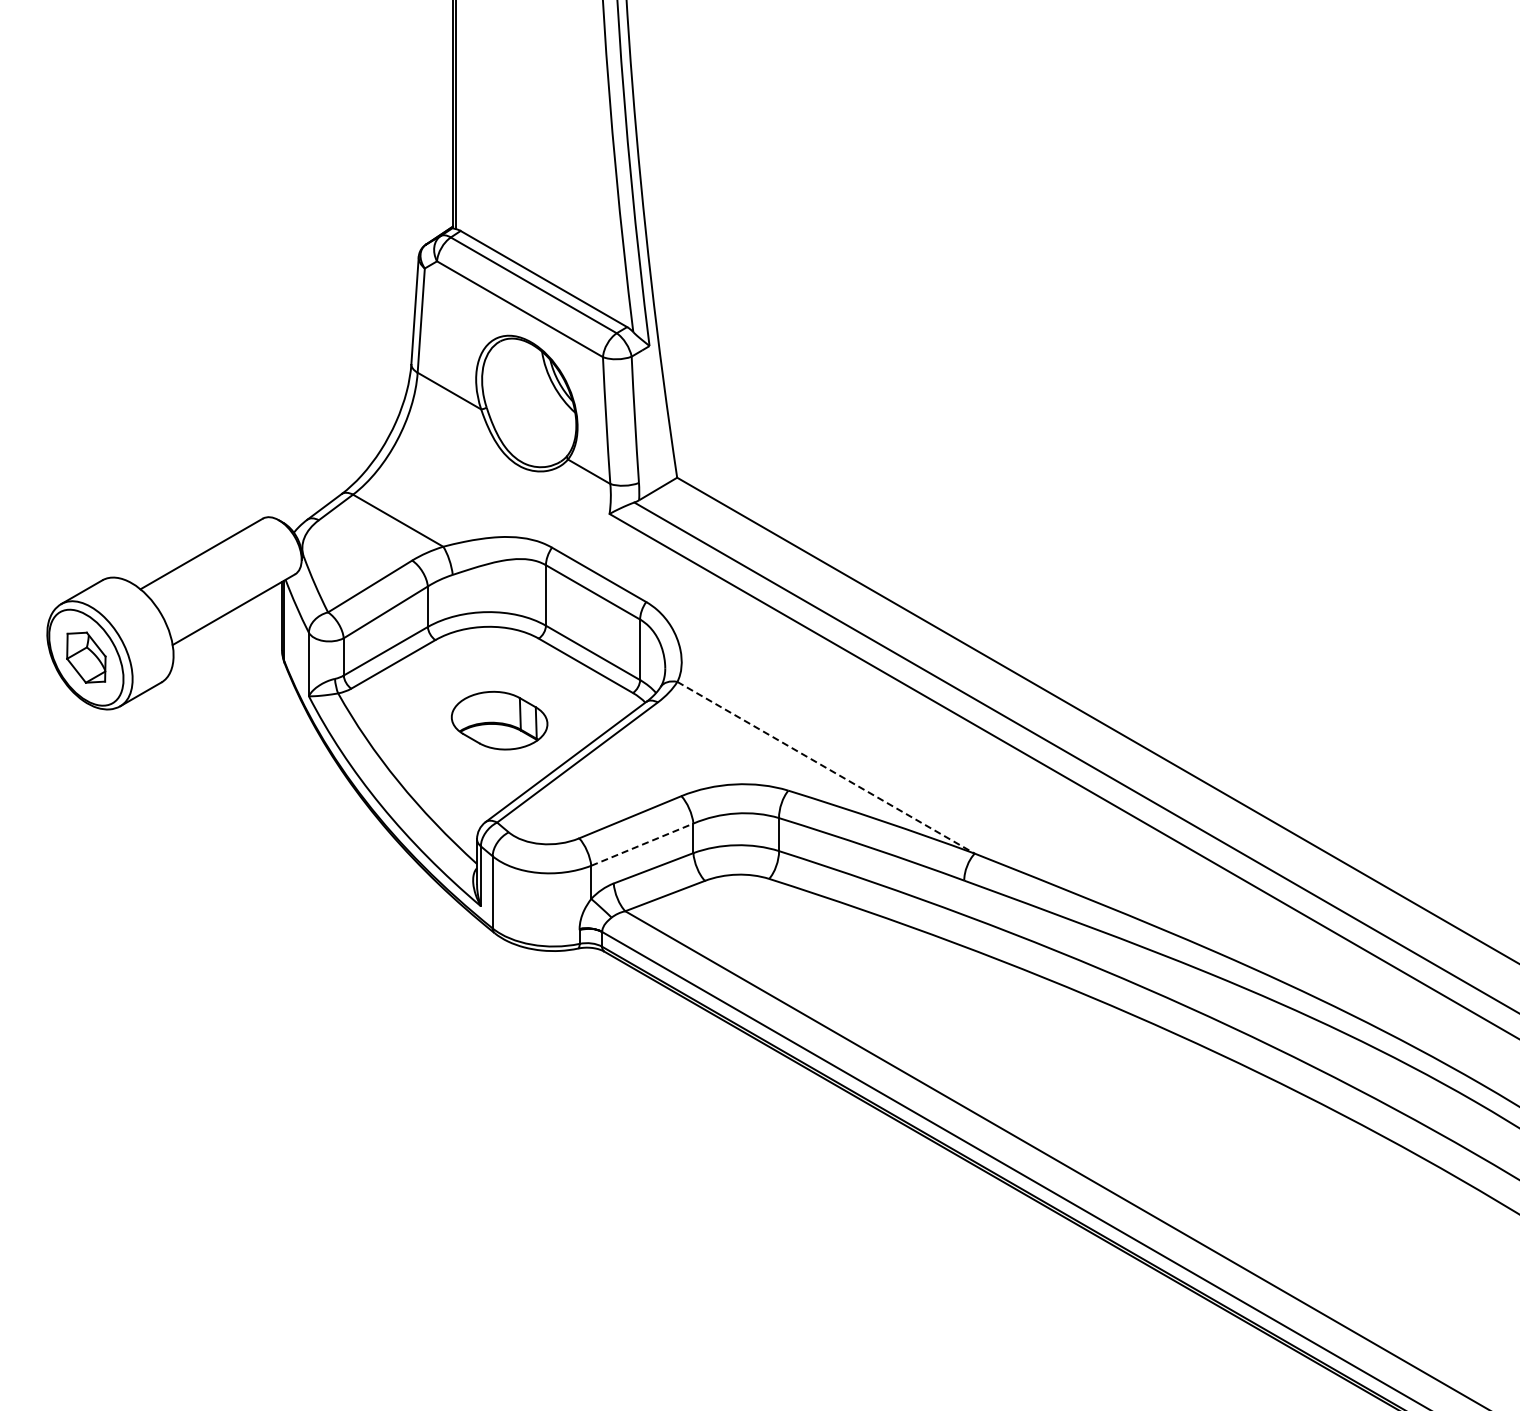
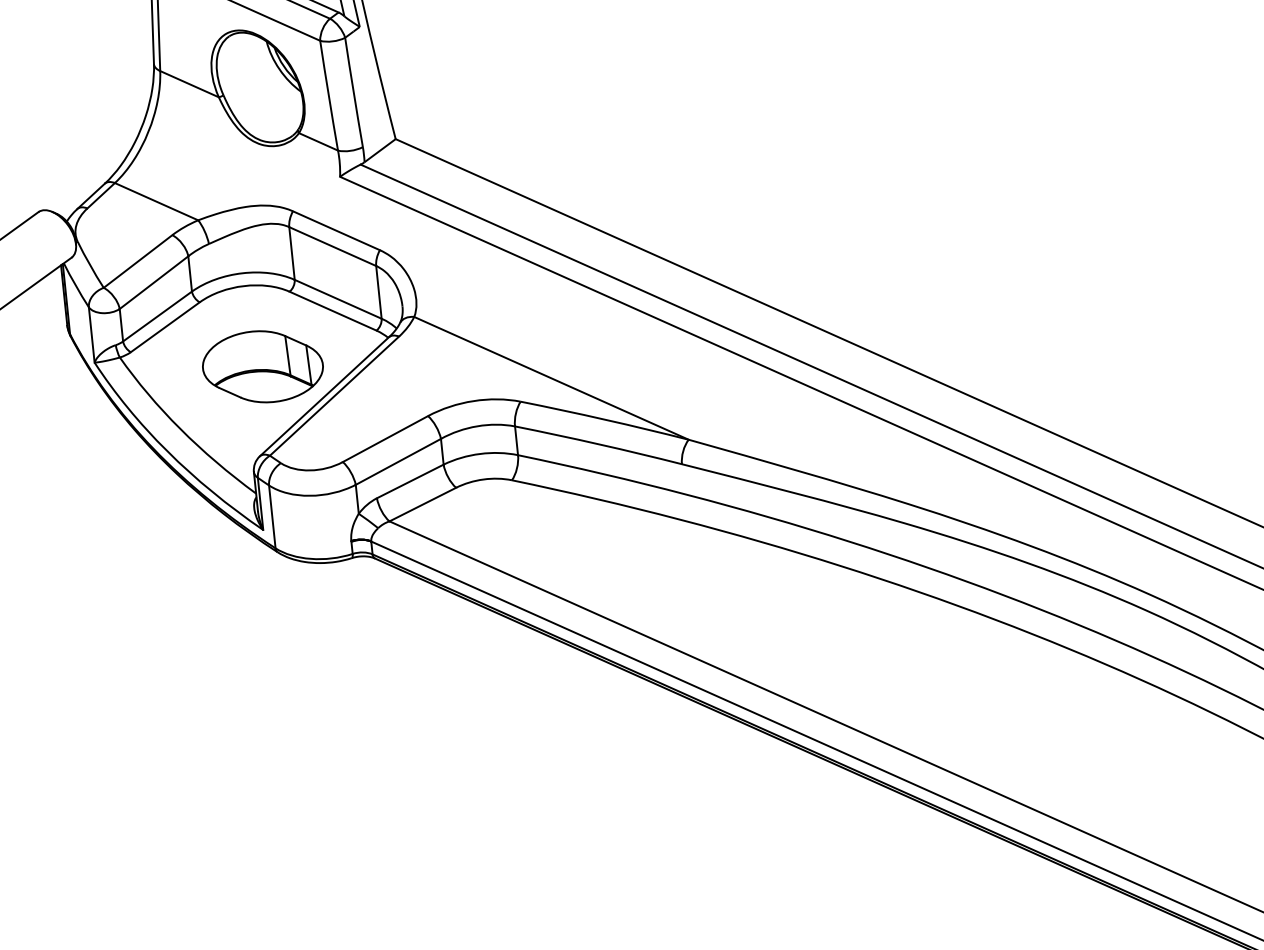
part: (499, 720) -> (262, 366), size x1.43
line: (826, 767) -> (551, 378), dashed -> solid
line: (642, 844) -> (398, 461), dashed -> solid

